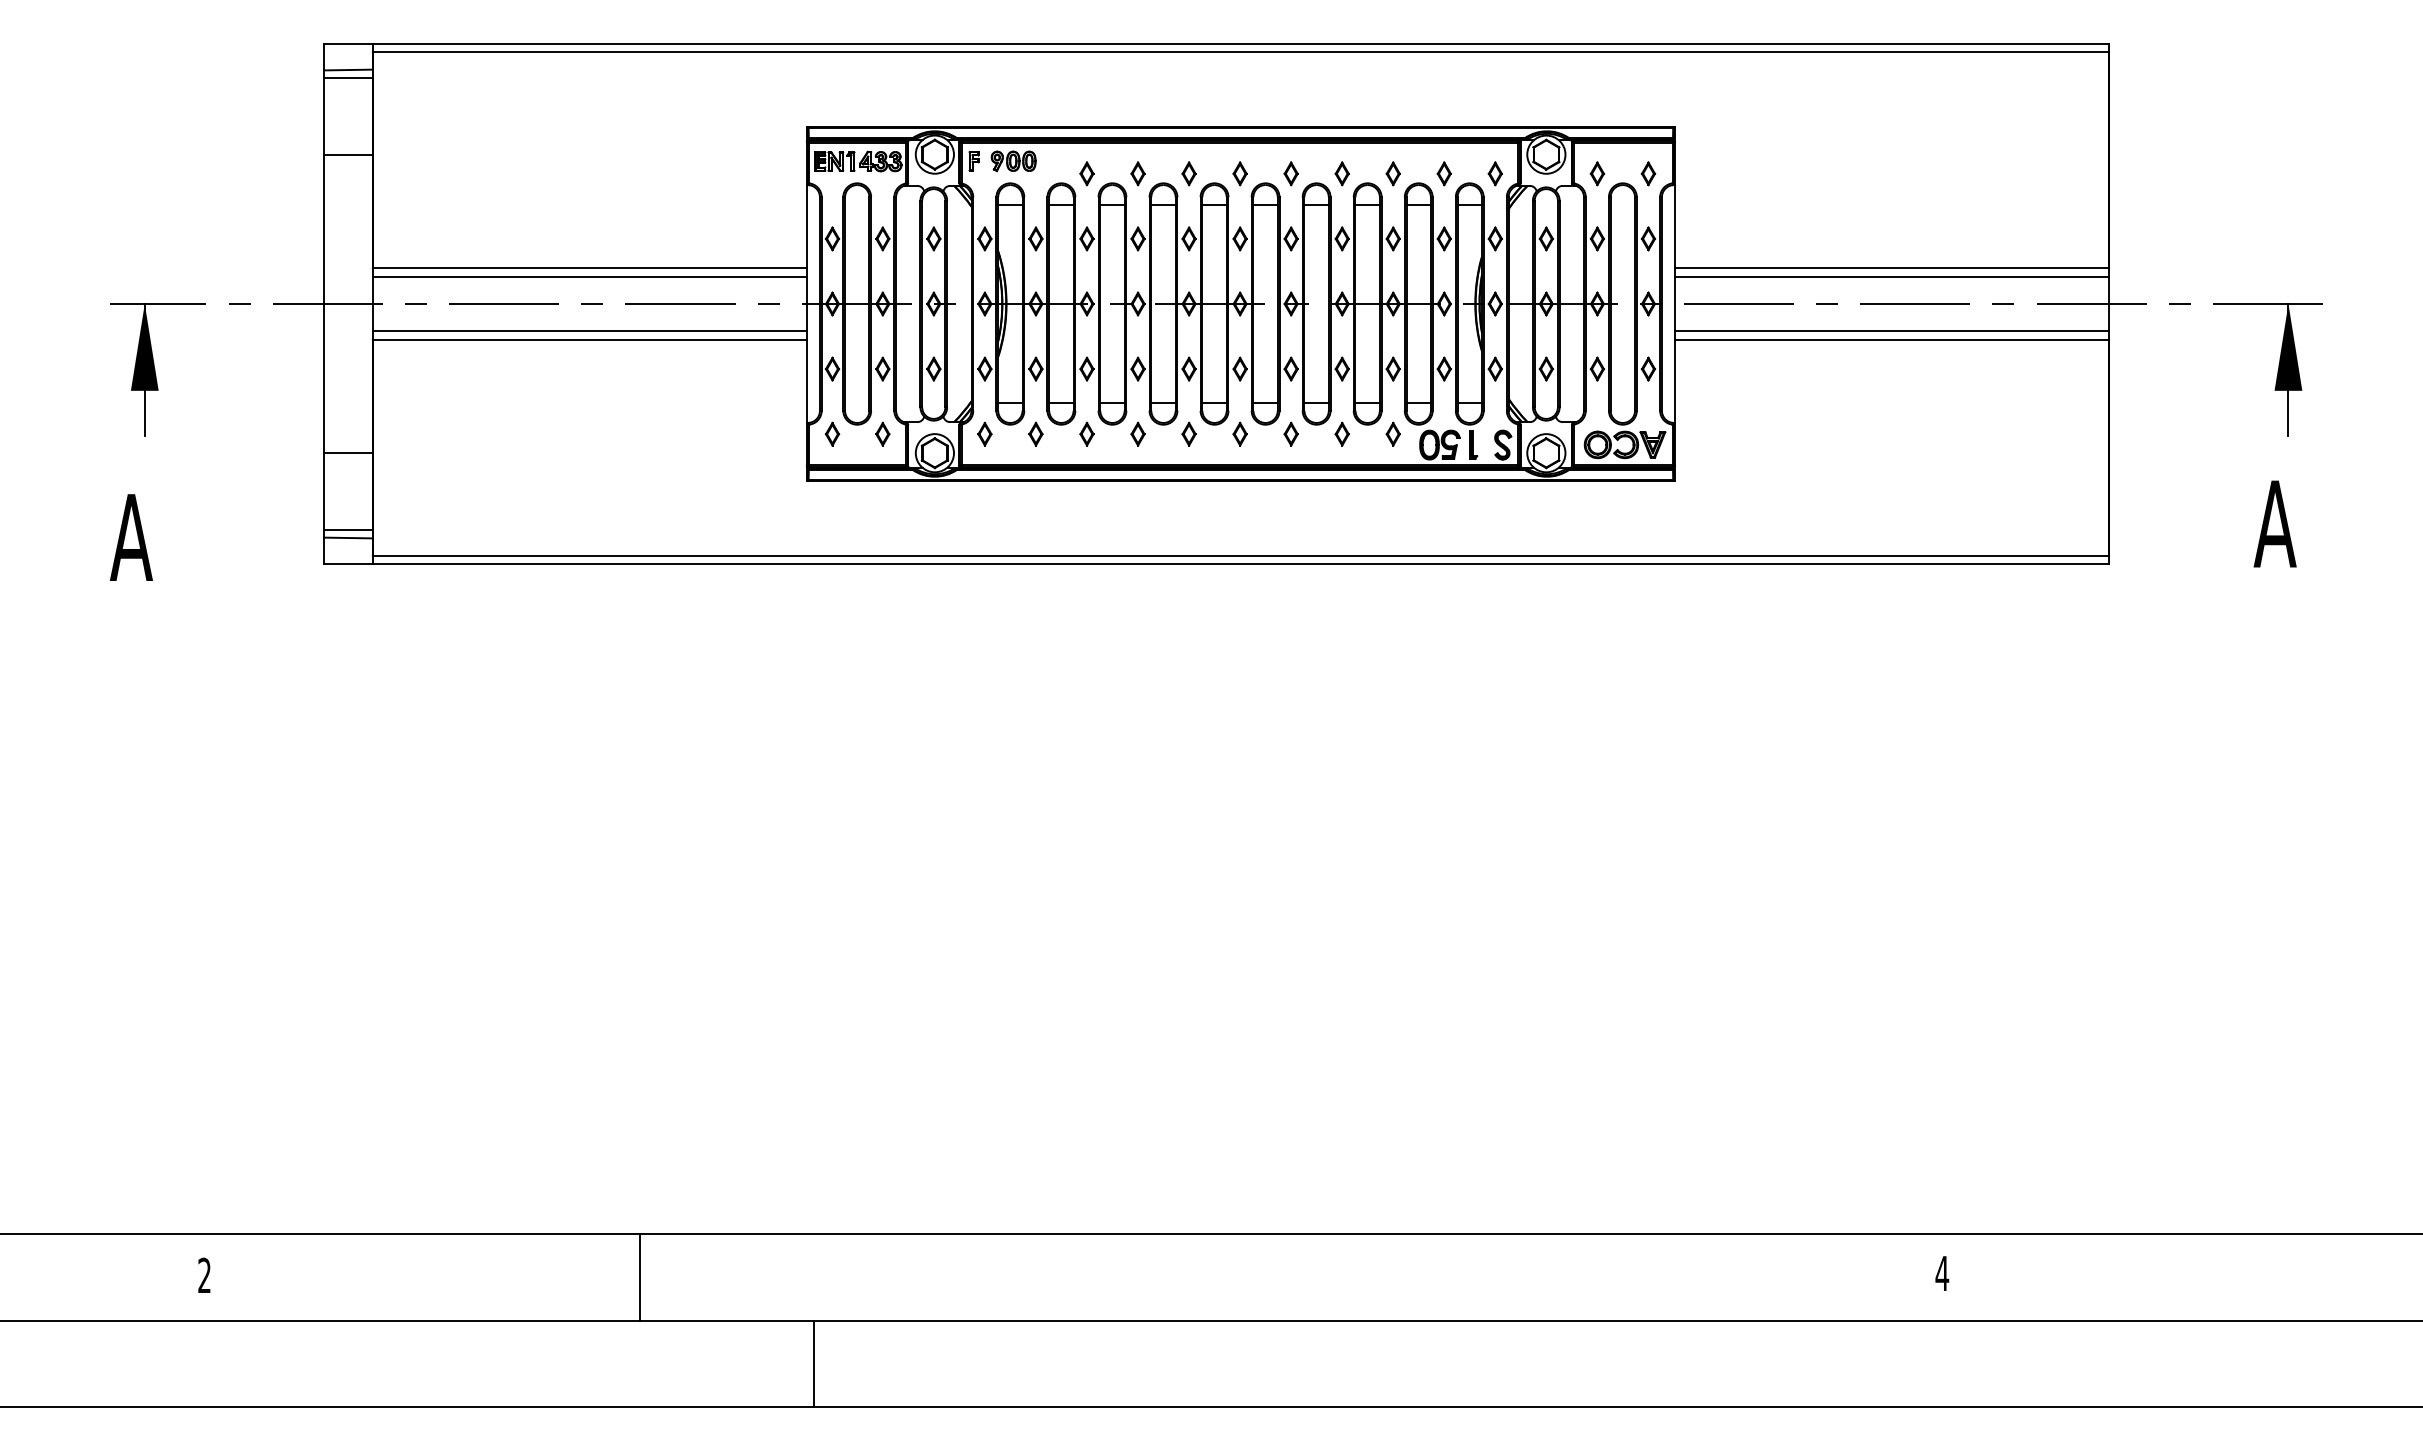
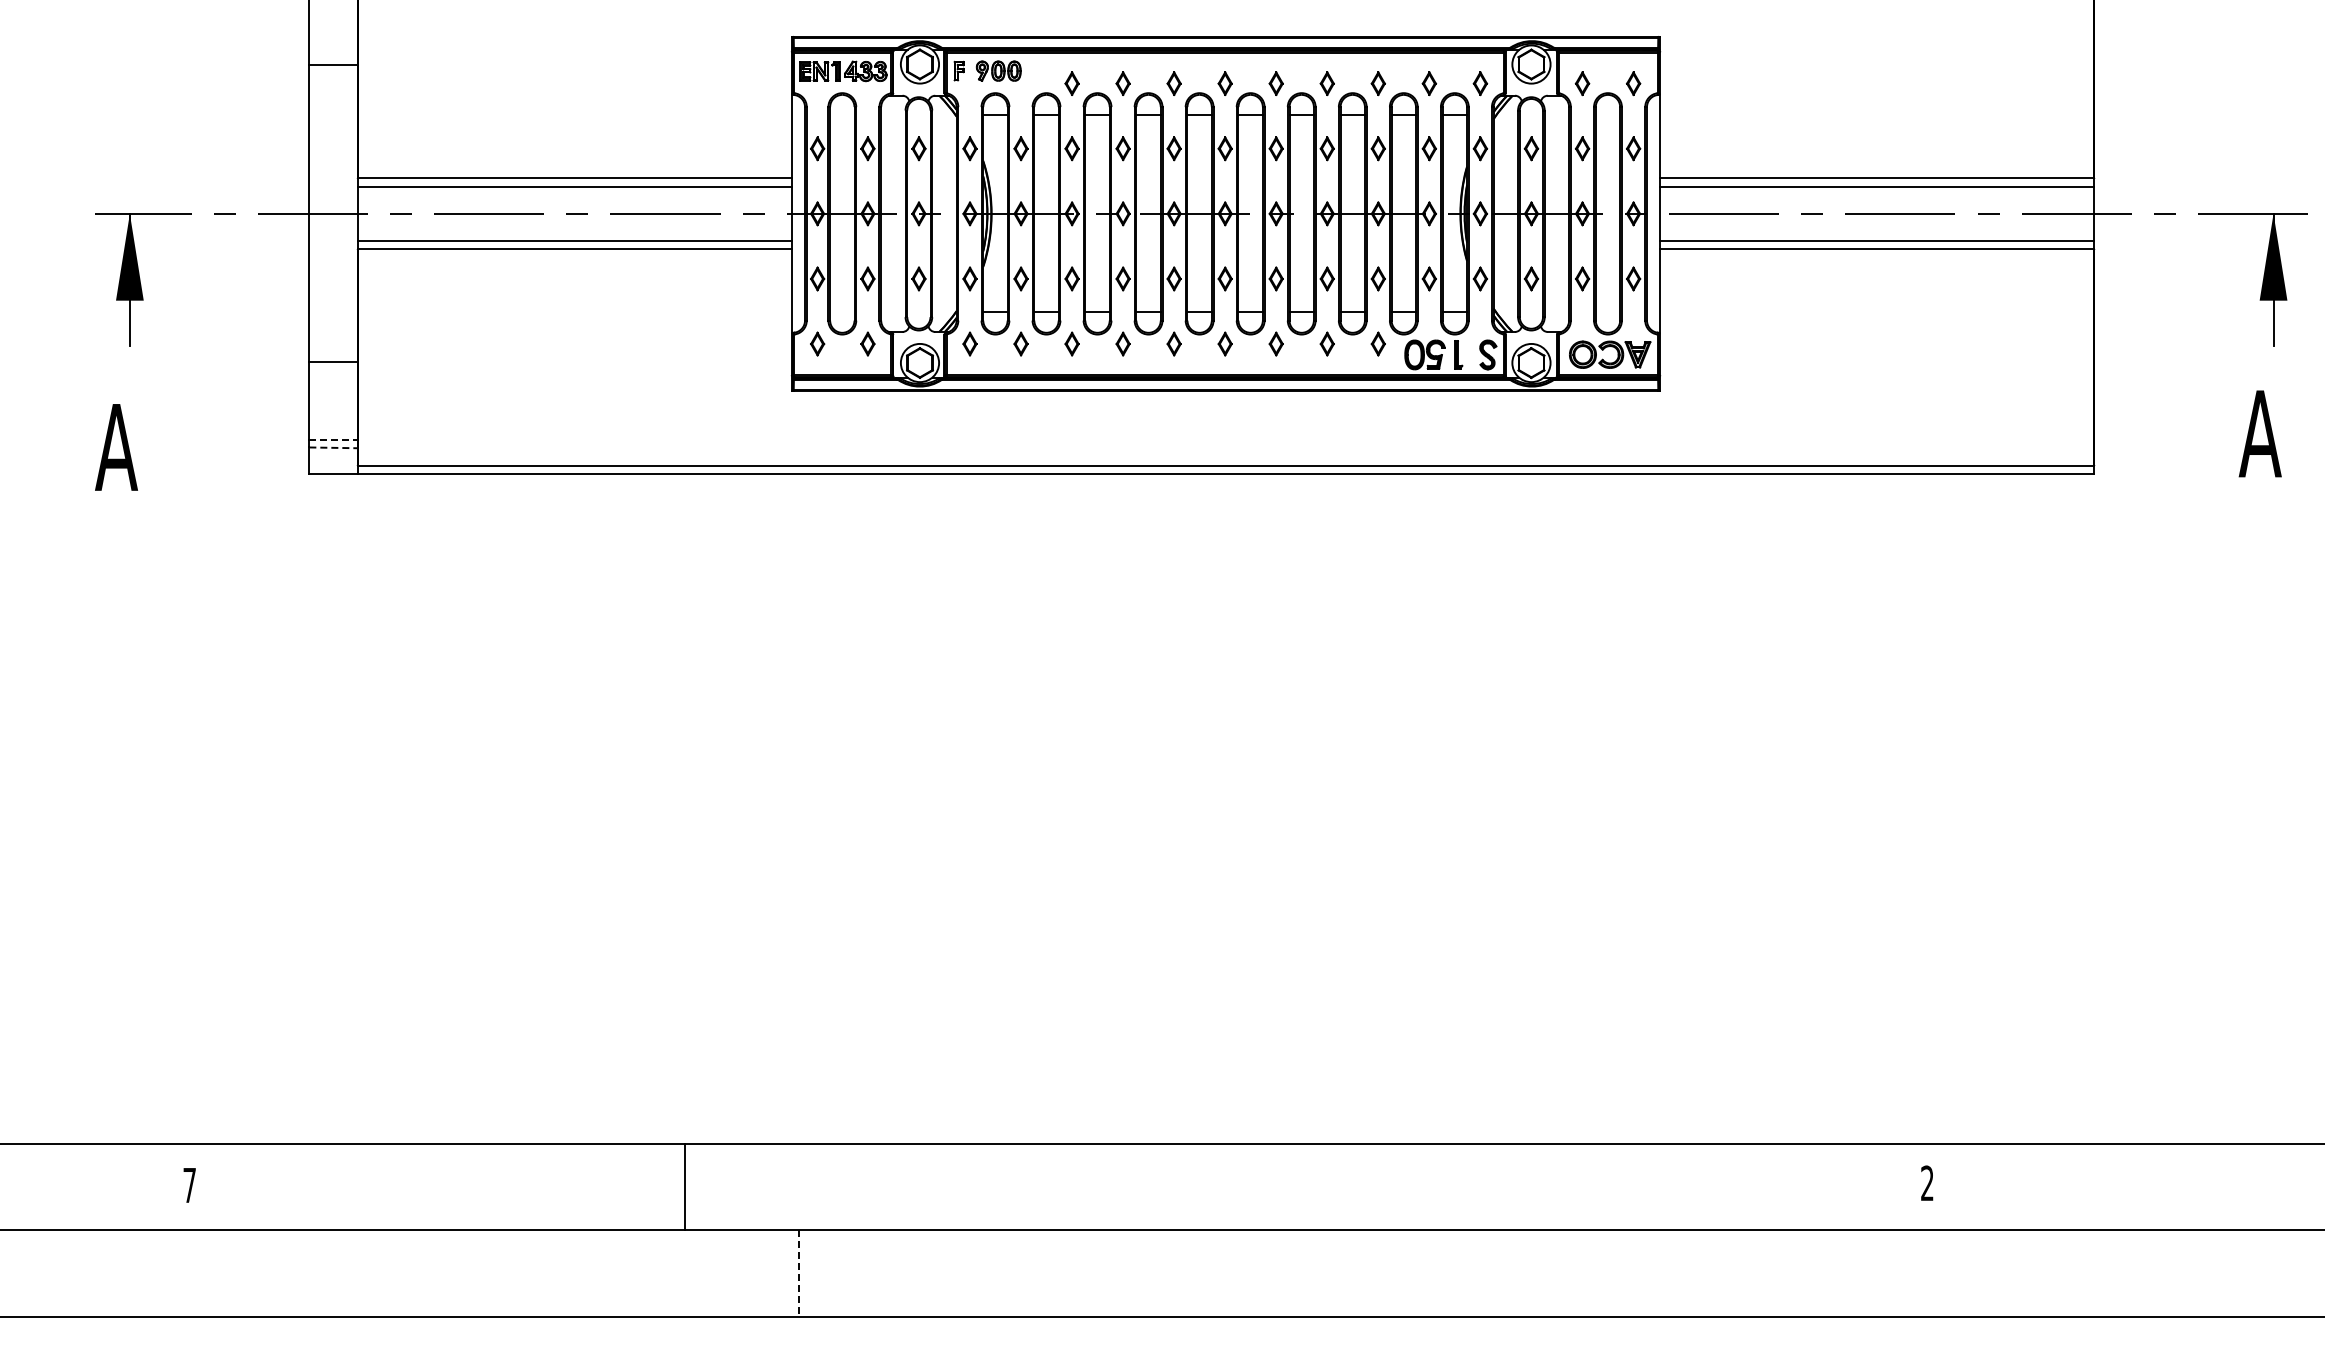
line: (349, 530) -> (334, 440), solid -> dashed
line: (349, 538) -> (334, 448), solid -> dashed
text: (1942, 1272) -> (1927, 1182), 4 -> 2
text: (204, 1274) -> (189, 1184), 2 -> 7
line: (639, 1276) -> (684, 1186), moved
line: (813, 1364) -> (798, 1274), solid -> dashed

